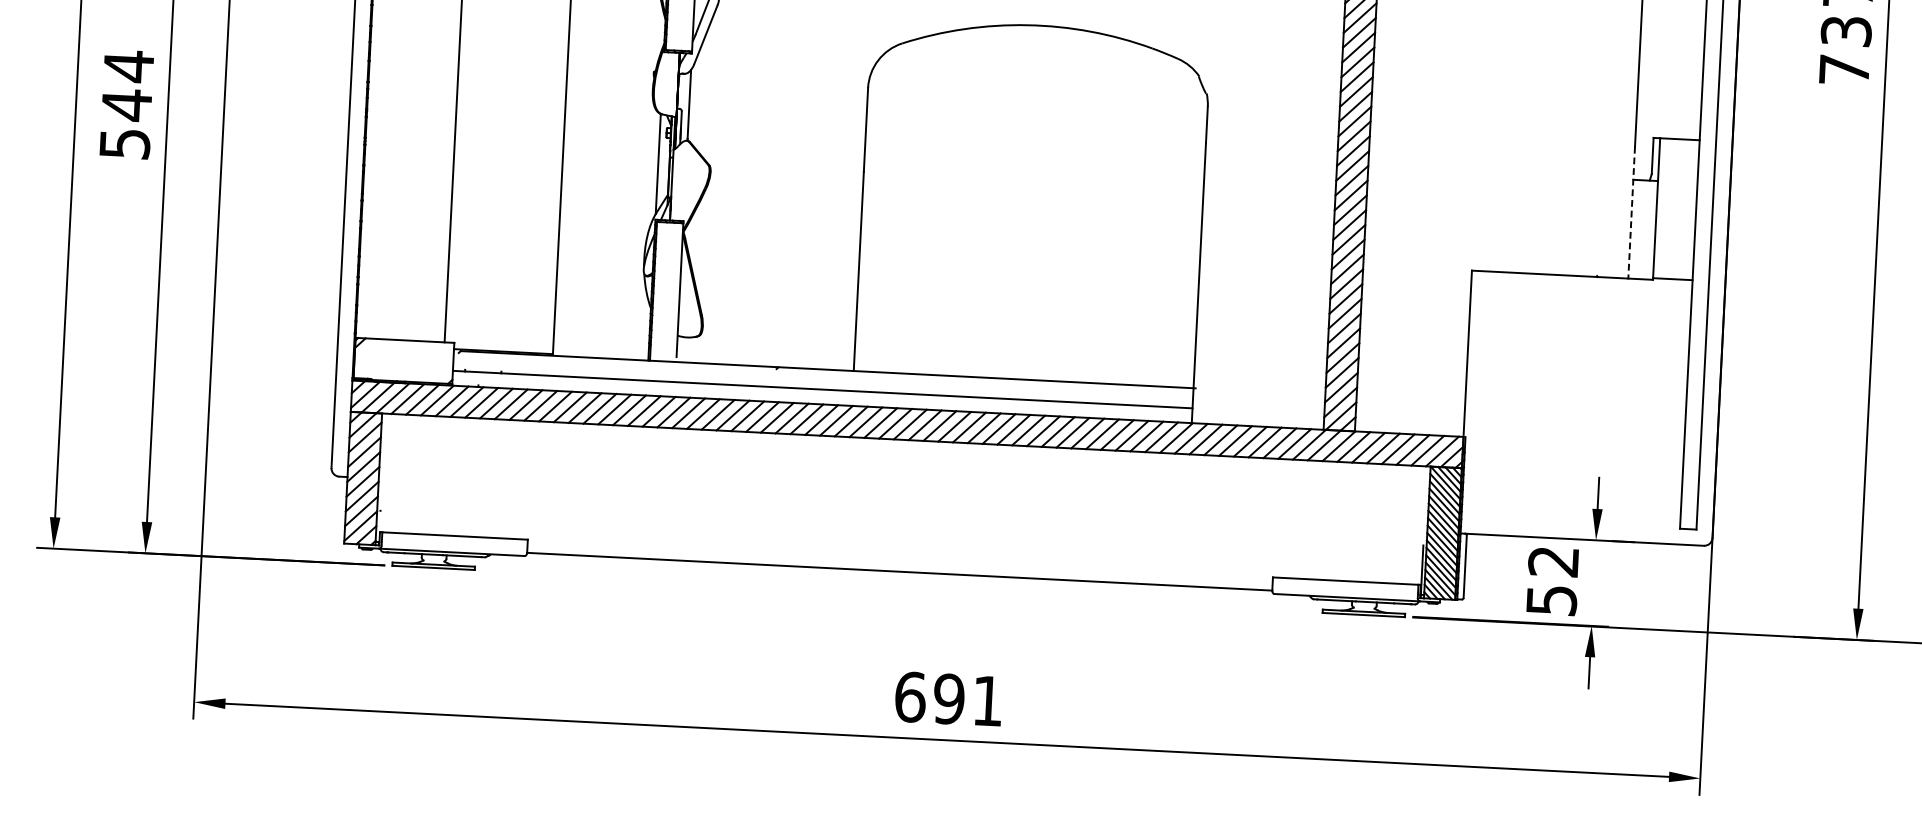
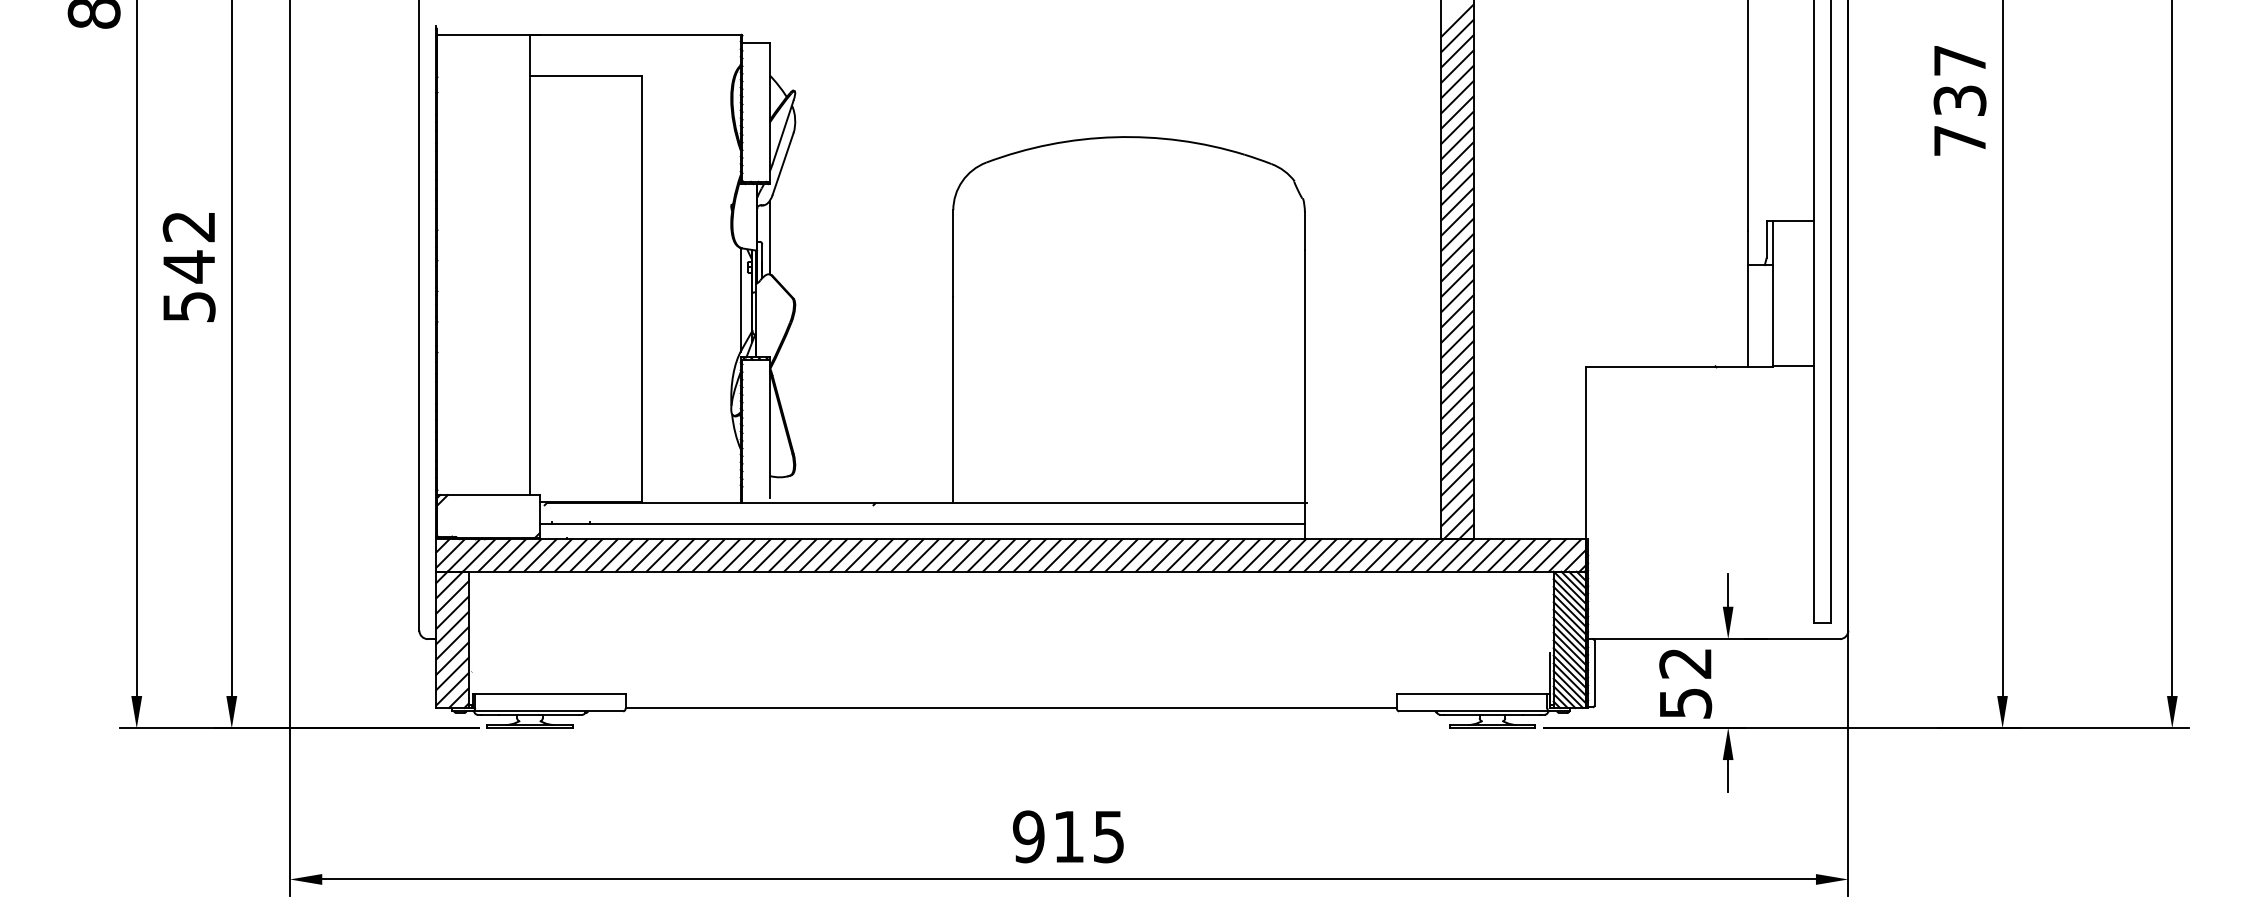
text: (128, 66) -> (188, 226), 544 -> 542
line: (1631, 213) -> (1747, 299), dashed -> solid
text: (948, 698) -> (1068, 836), 691 -> 915

